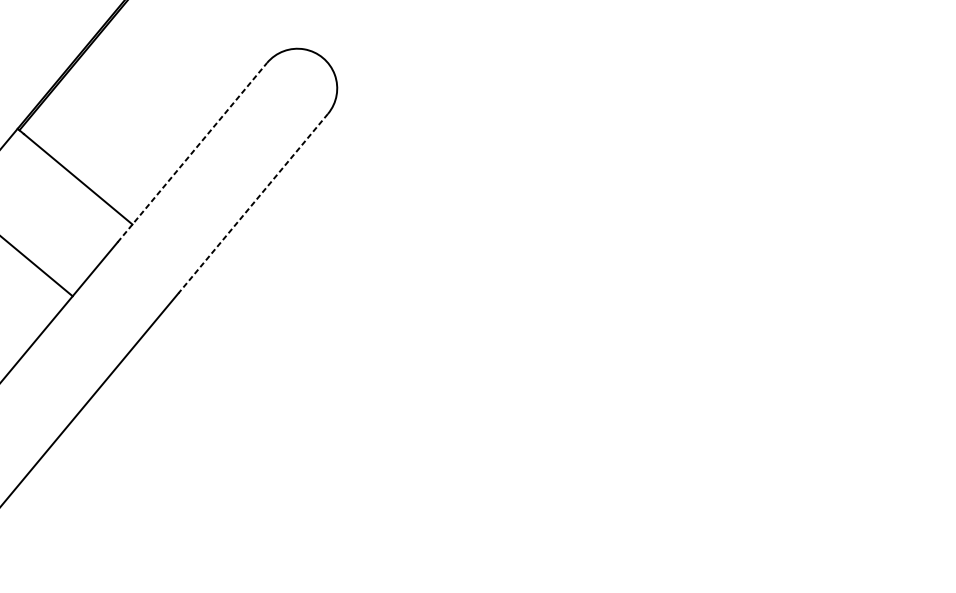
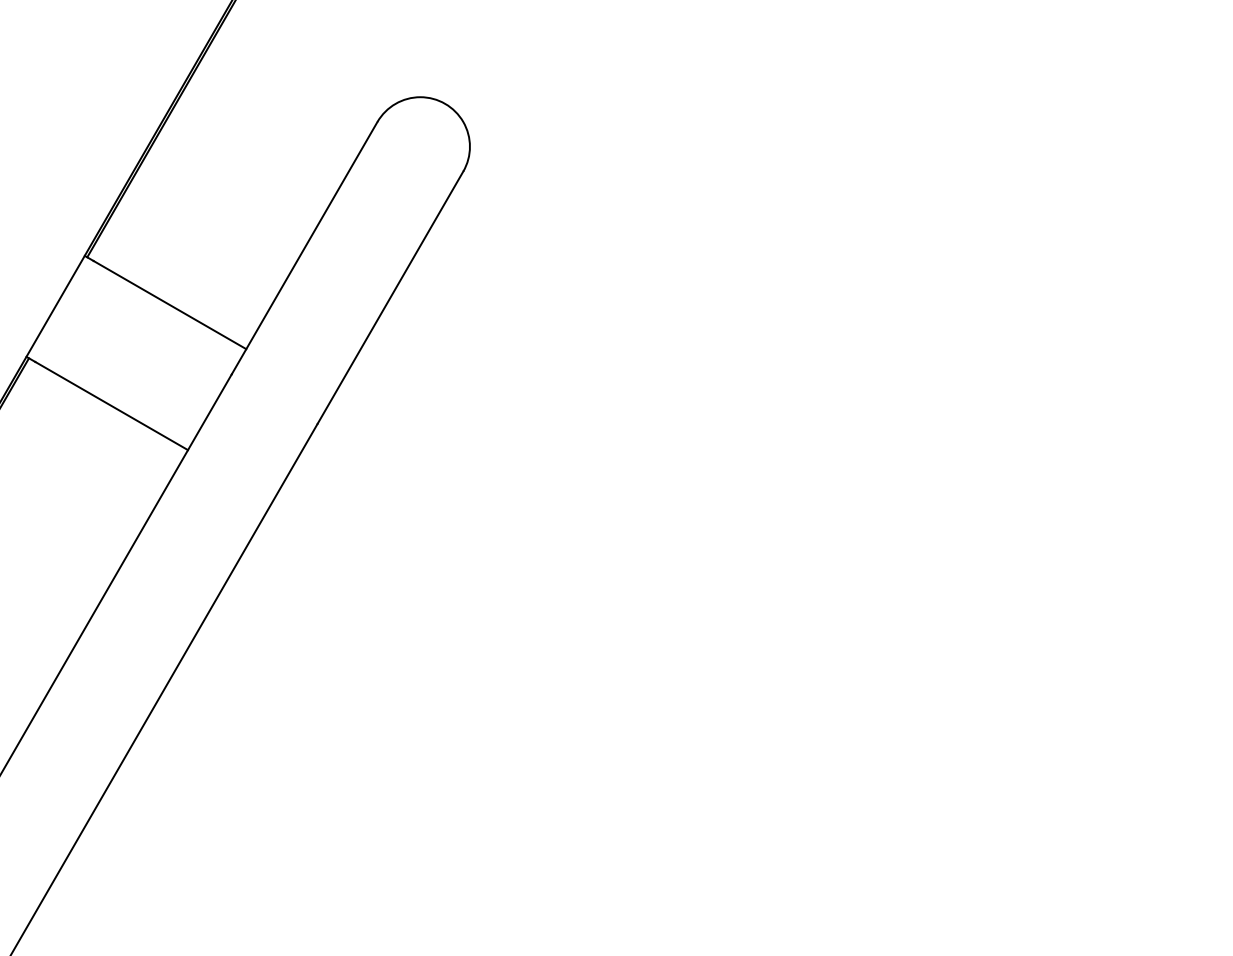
line: (192, 152) -> (304, 248), dashed -> solid
line: (253, 203) -> (390, 297), dashed -> solid

